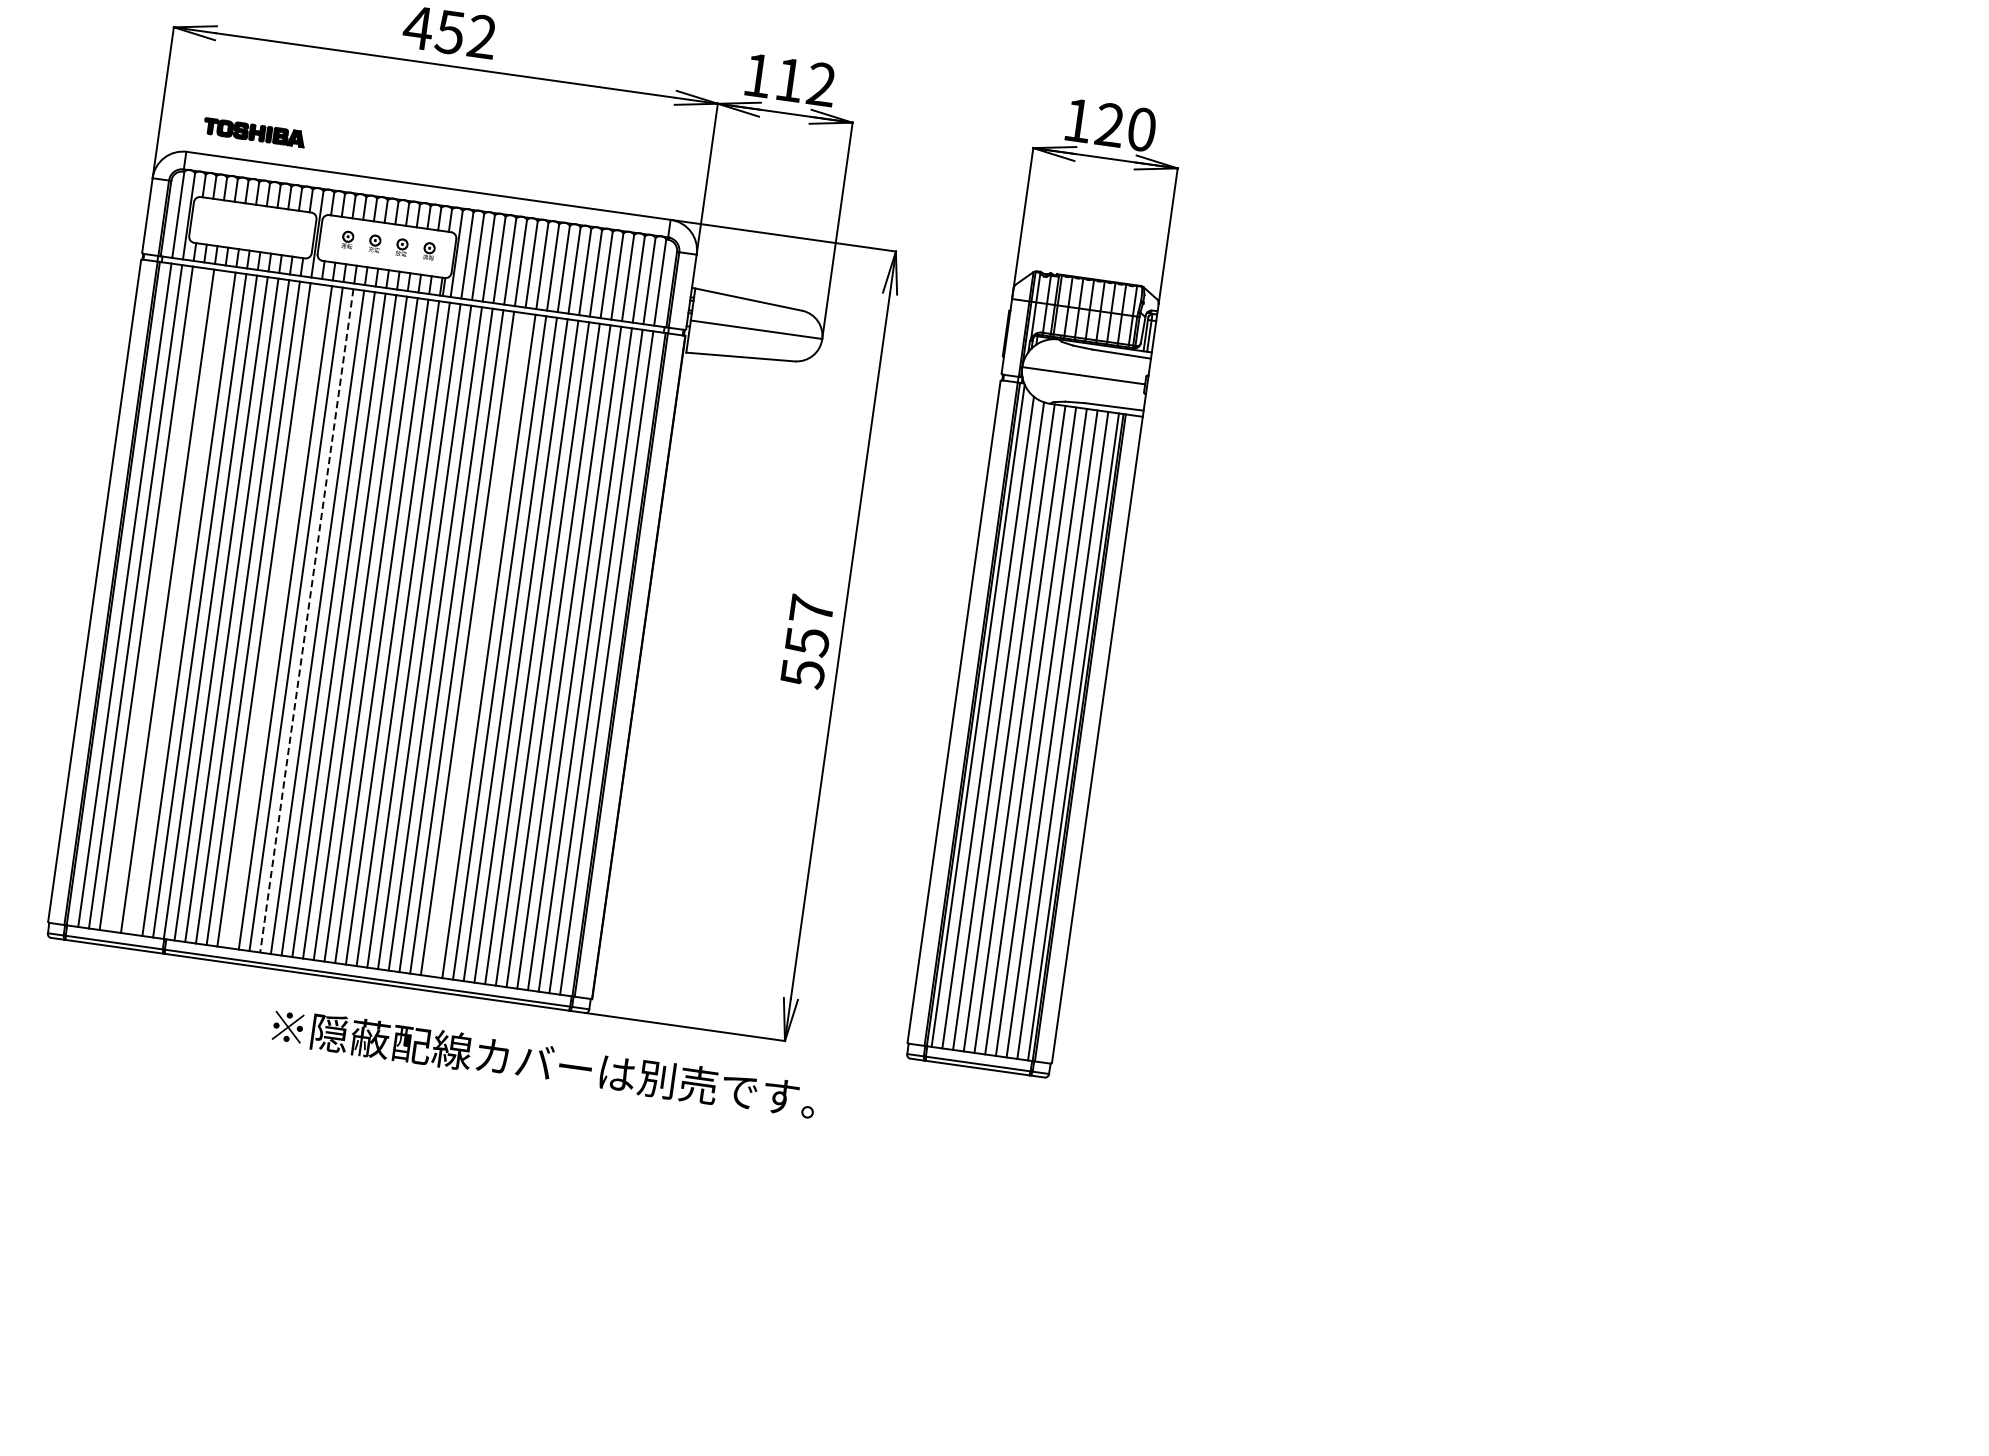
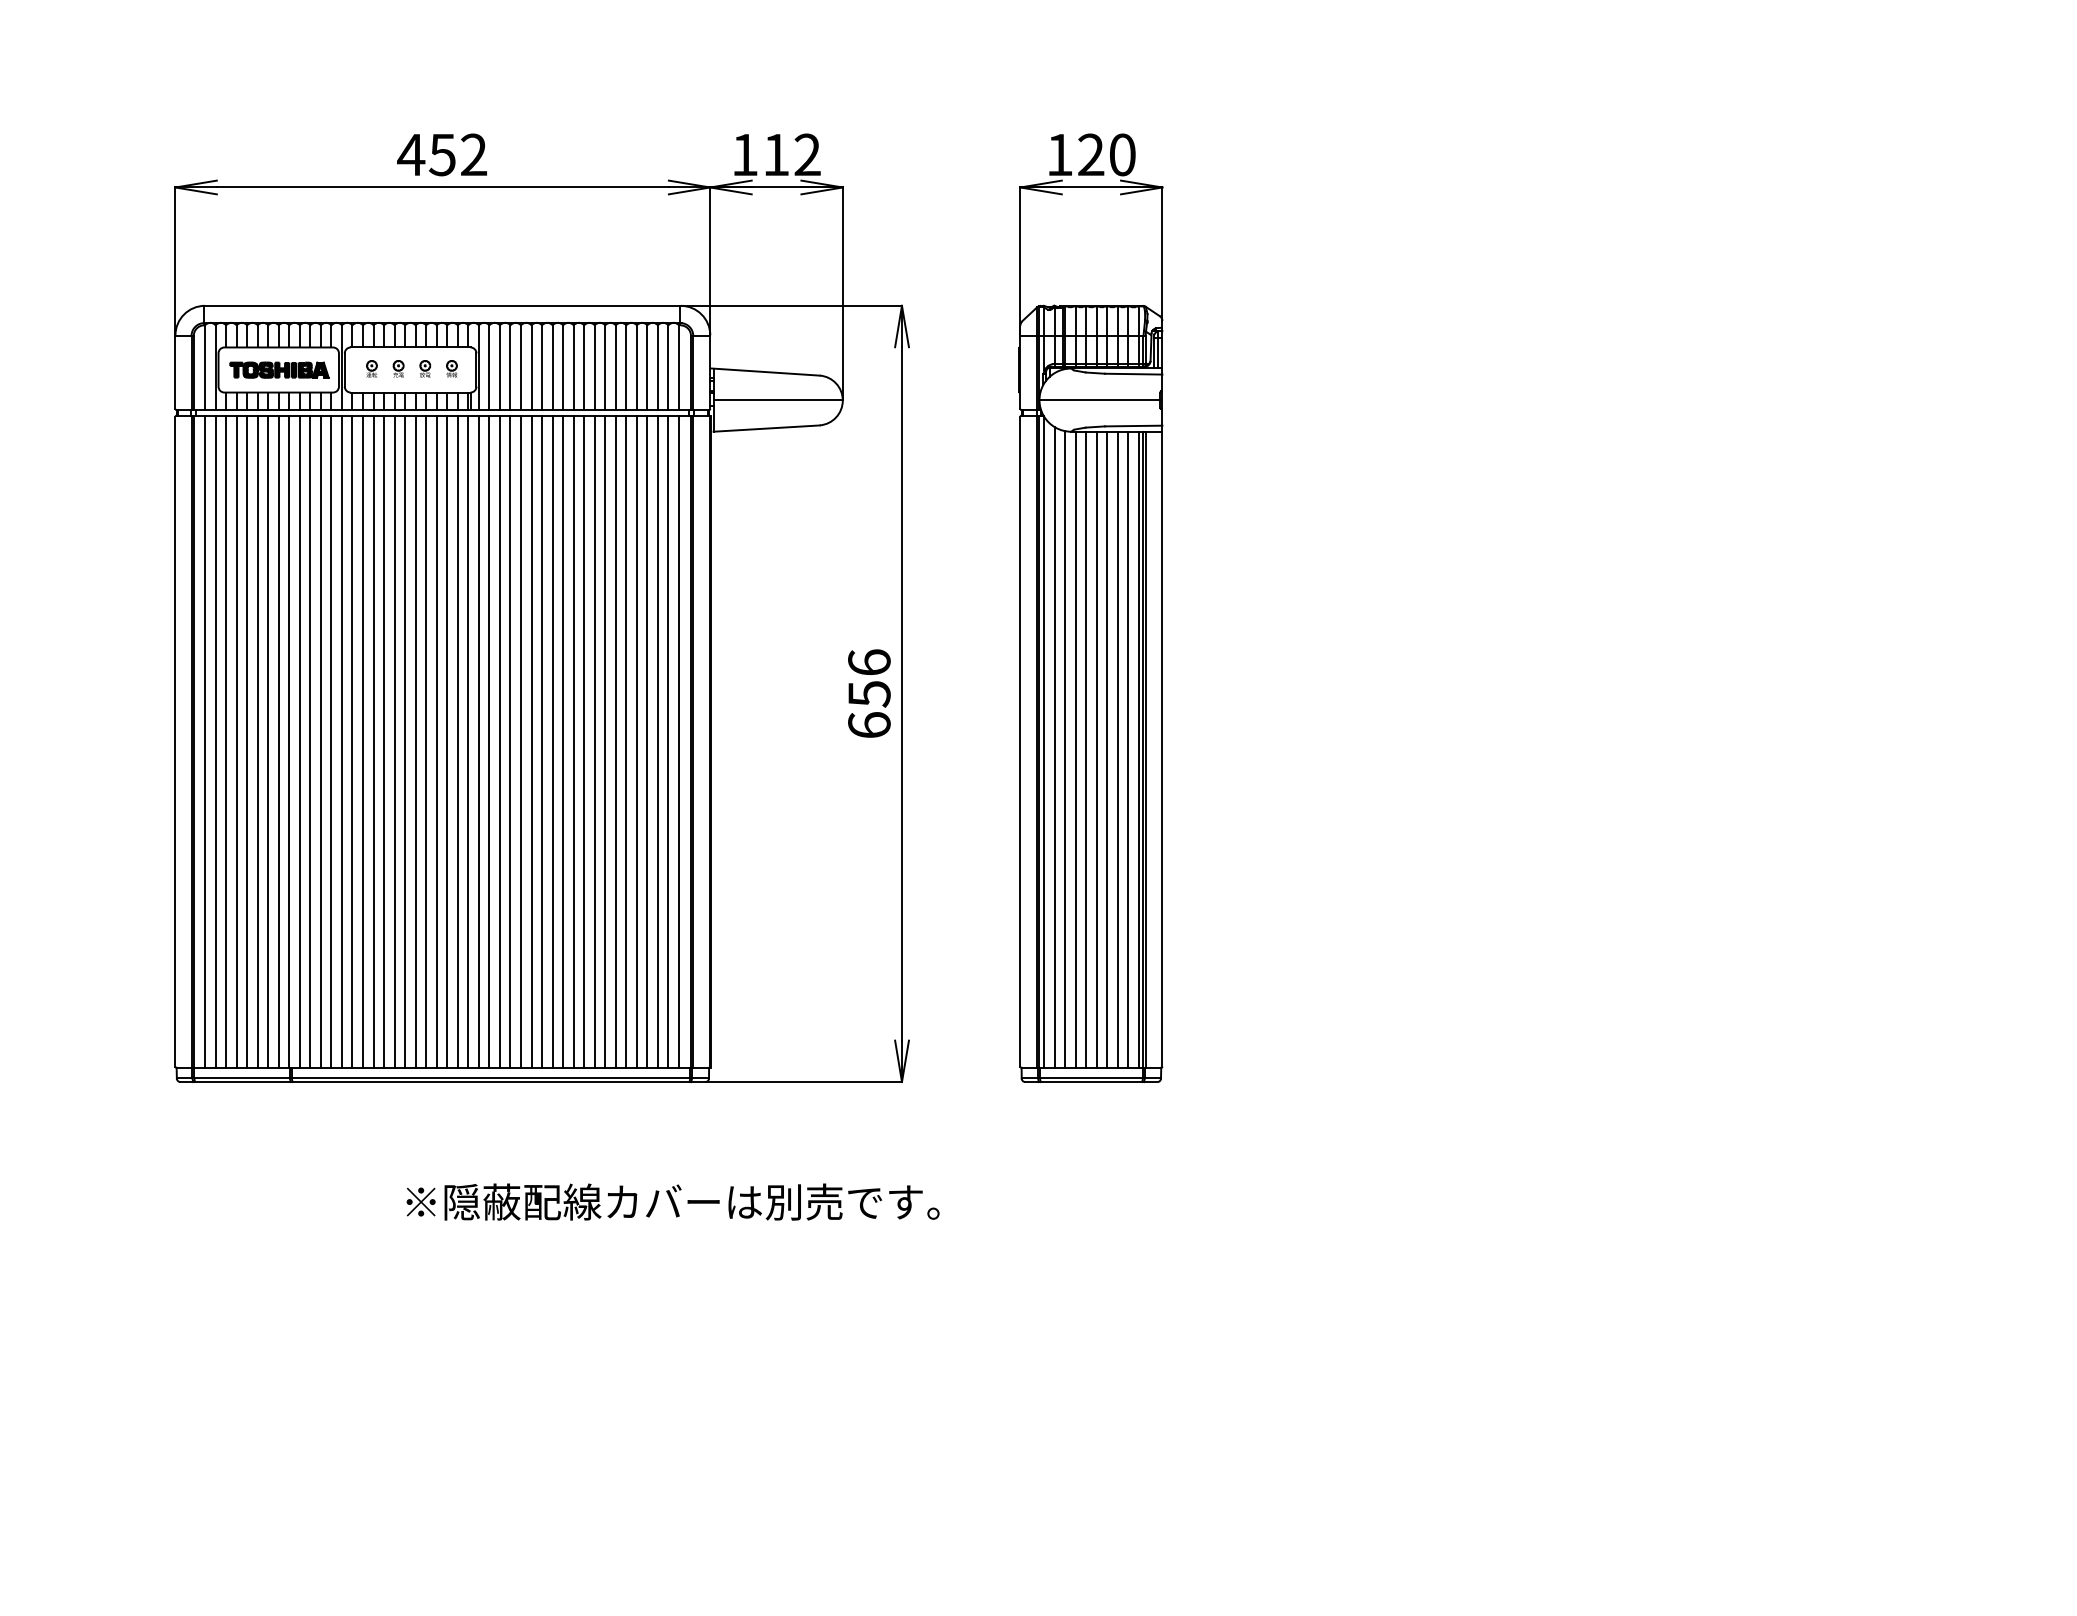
part: (254, 132) -> (279, 369), moved
line: (156, 599) -> (236, 741), added
line: (178, 602) -> (257, 741), added
line: (274, 616) -> (352, 741), added
line: (307, 621) -> (384, 742), dashed -> solid
text: (807, 642) -> (869, 694), 557 -> 656
line: (478, 644) -> (552, 741), added
text: (543, 1062) -> (672, 1201), moved

